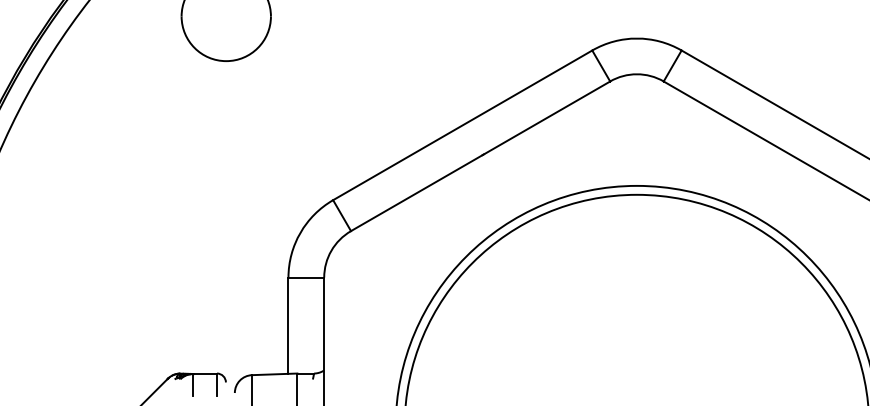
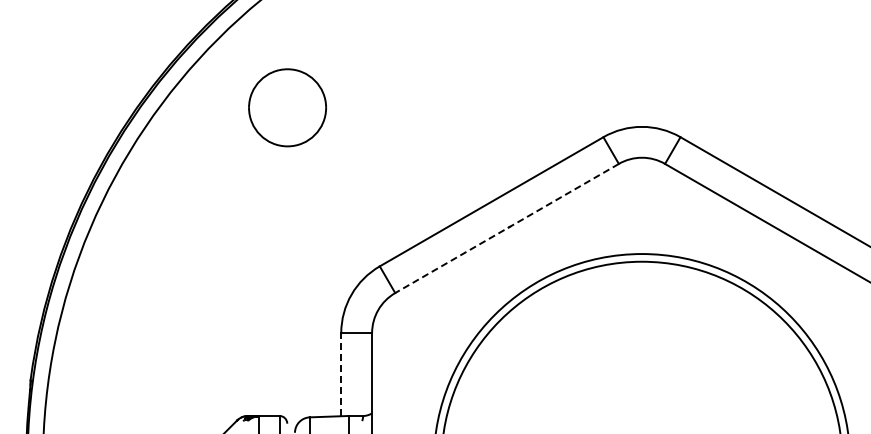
line: (479, 156) -> (506, 228), solid -> dashed
line: (288, 325) -> (341, 374), solid -> dashed

